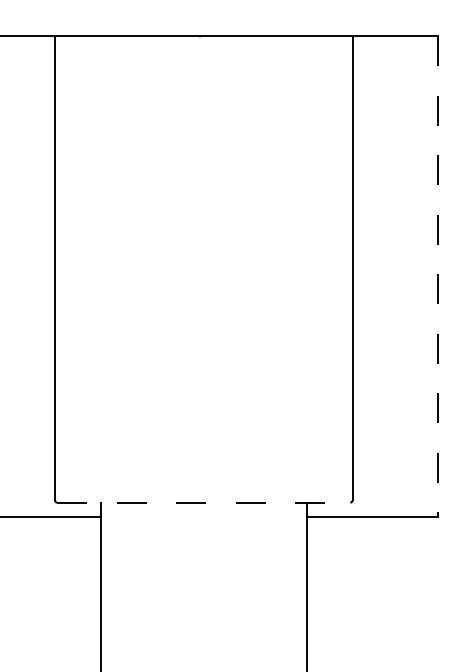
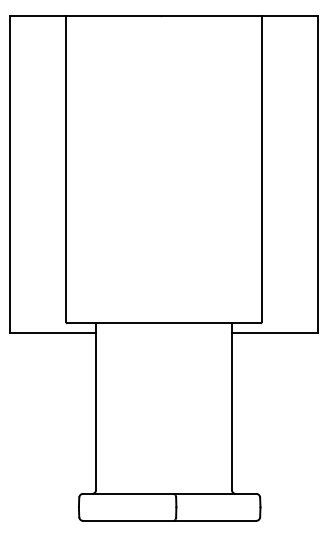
line: (438, 276) -> (318, 174), dashed -> solid
line: (204, 502) -> (164, 323), dashed -> solid

